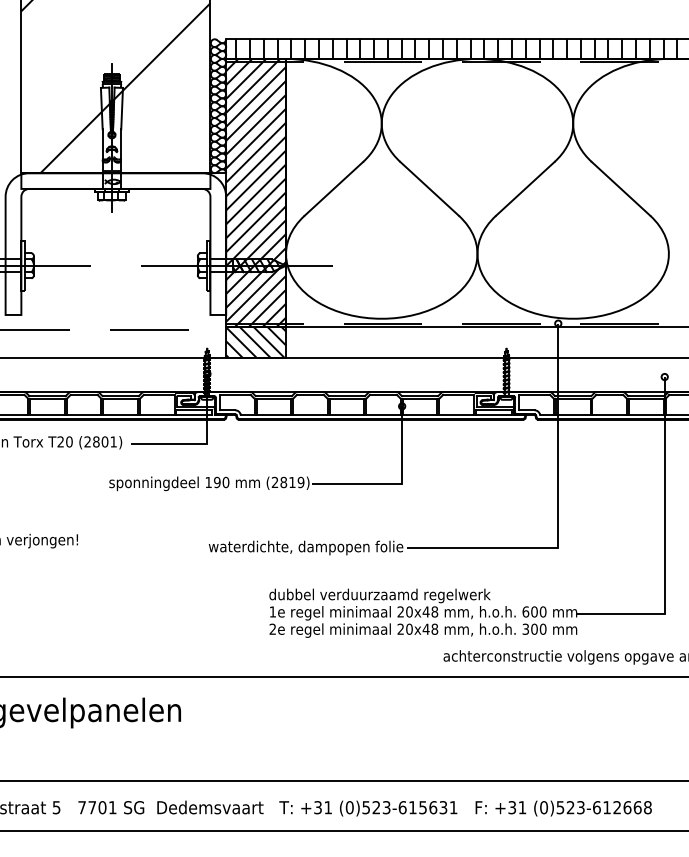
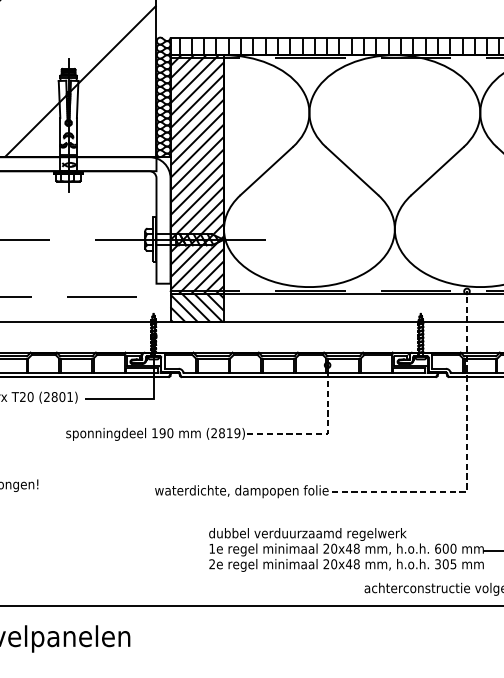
line: (396, 483) -> (322, 434), solid -> dashed
line: (558, 512) -> (467, 460), solid -> dashed
text: (542, 628) -> (452, 563), 300 -> 305

